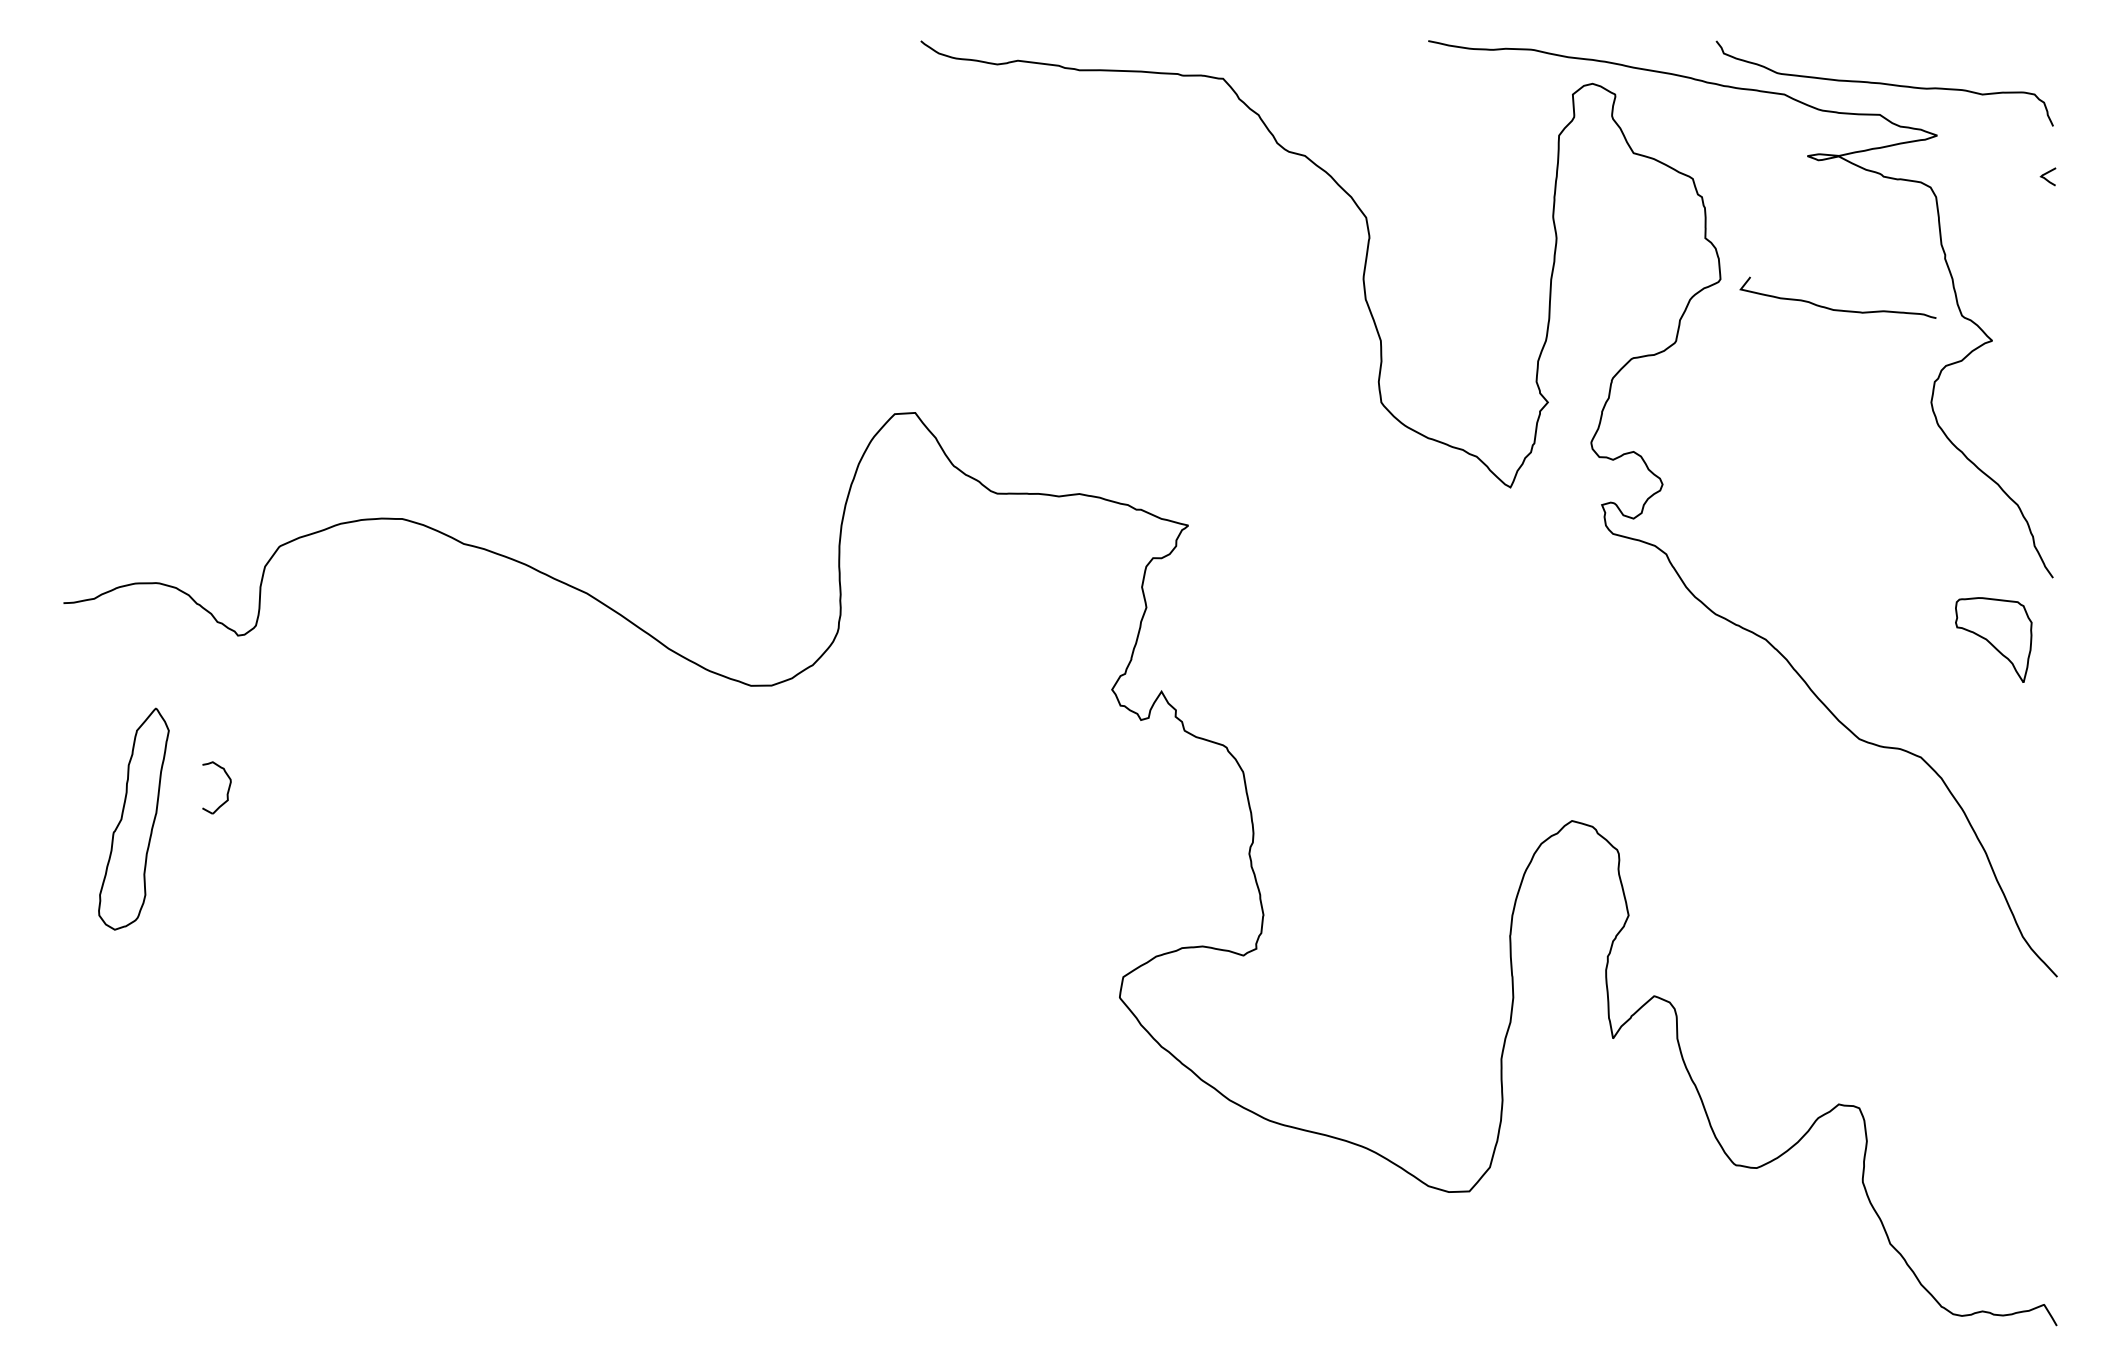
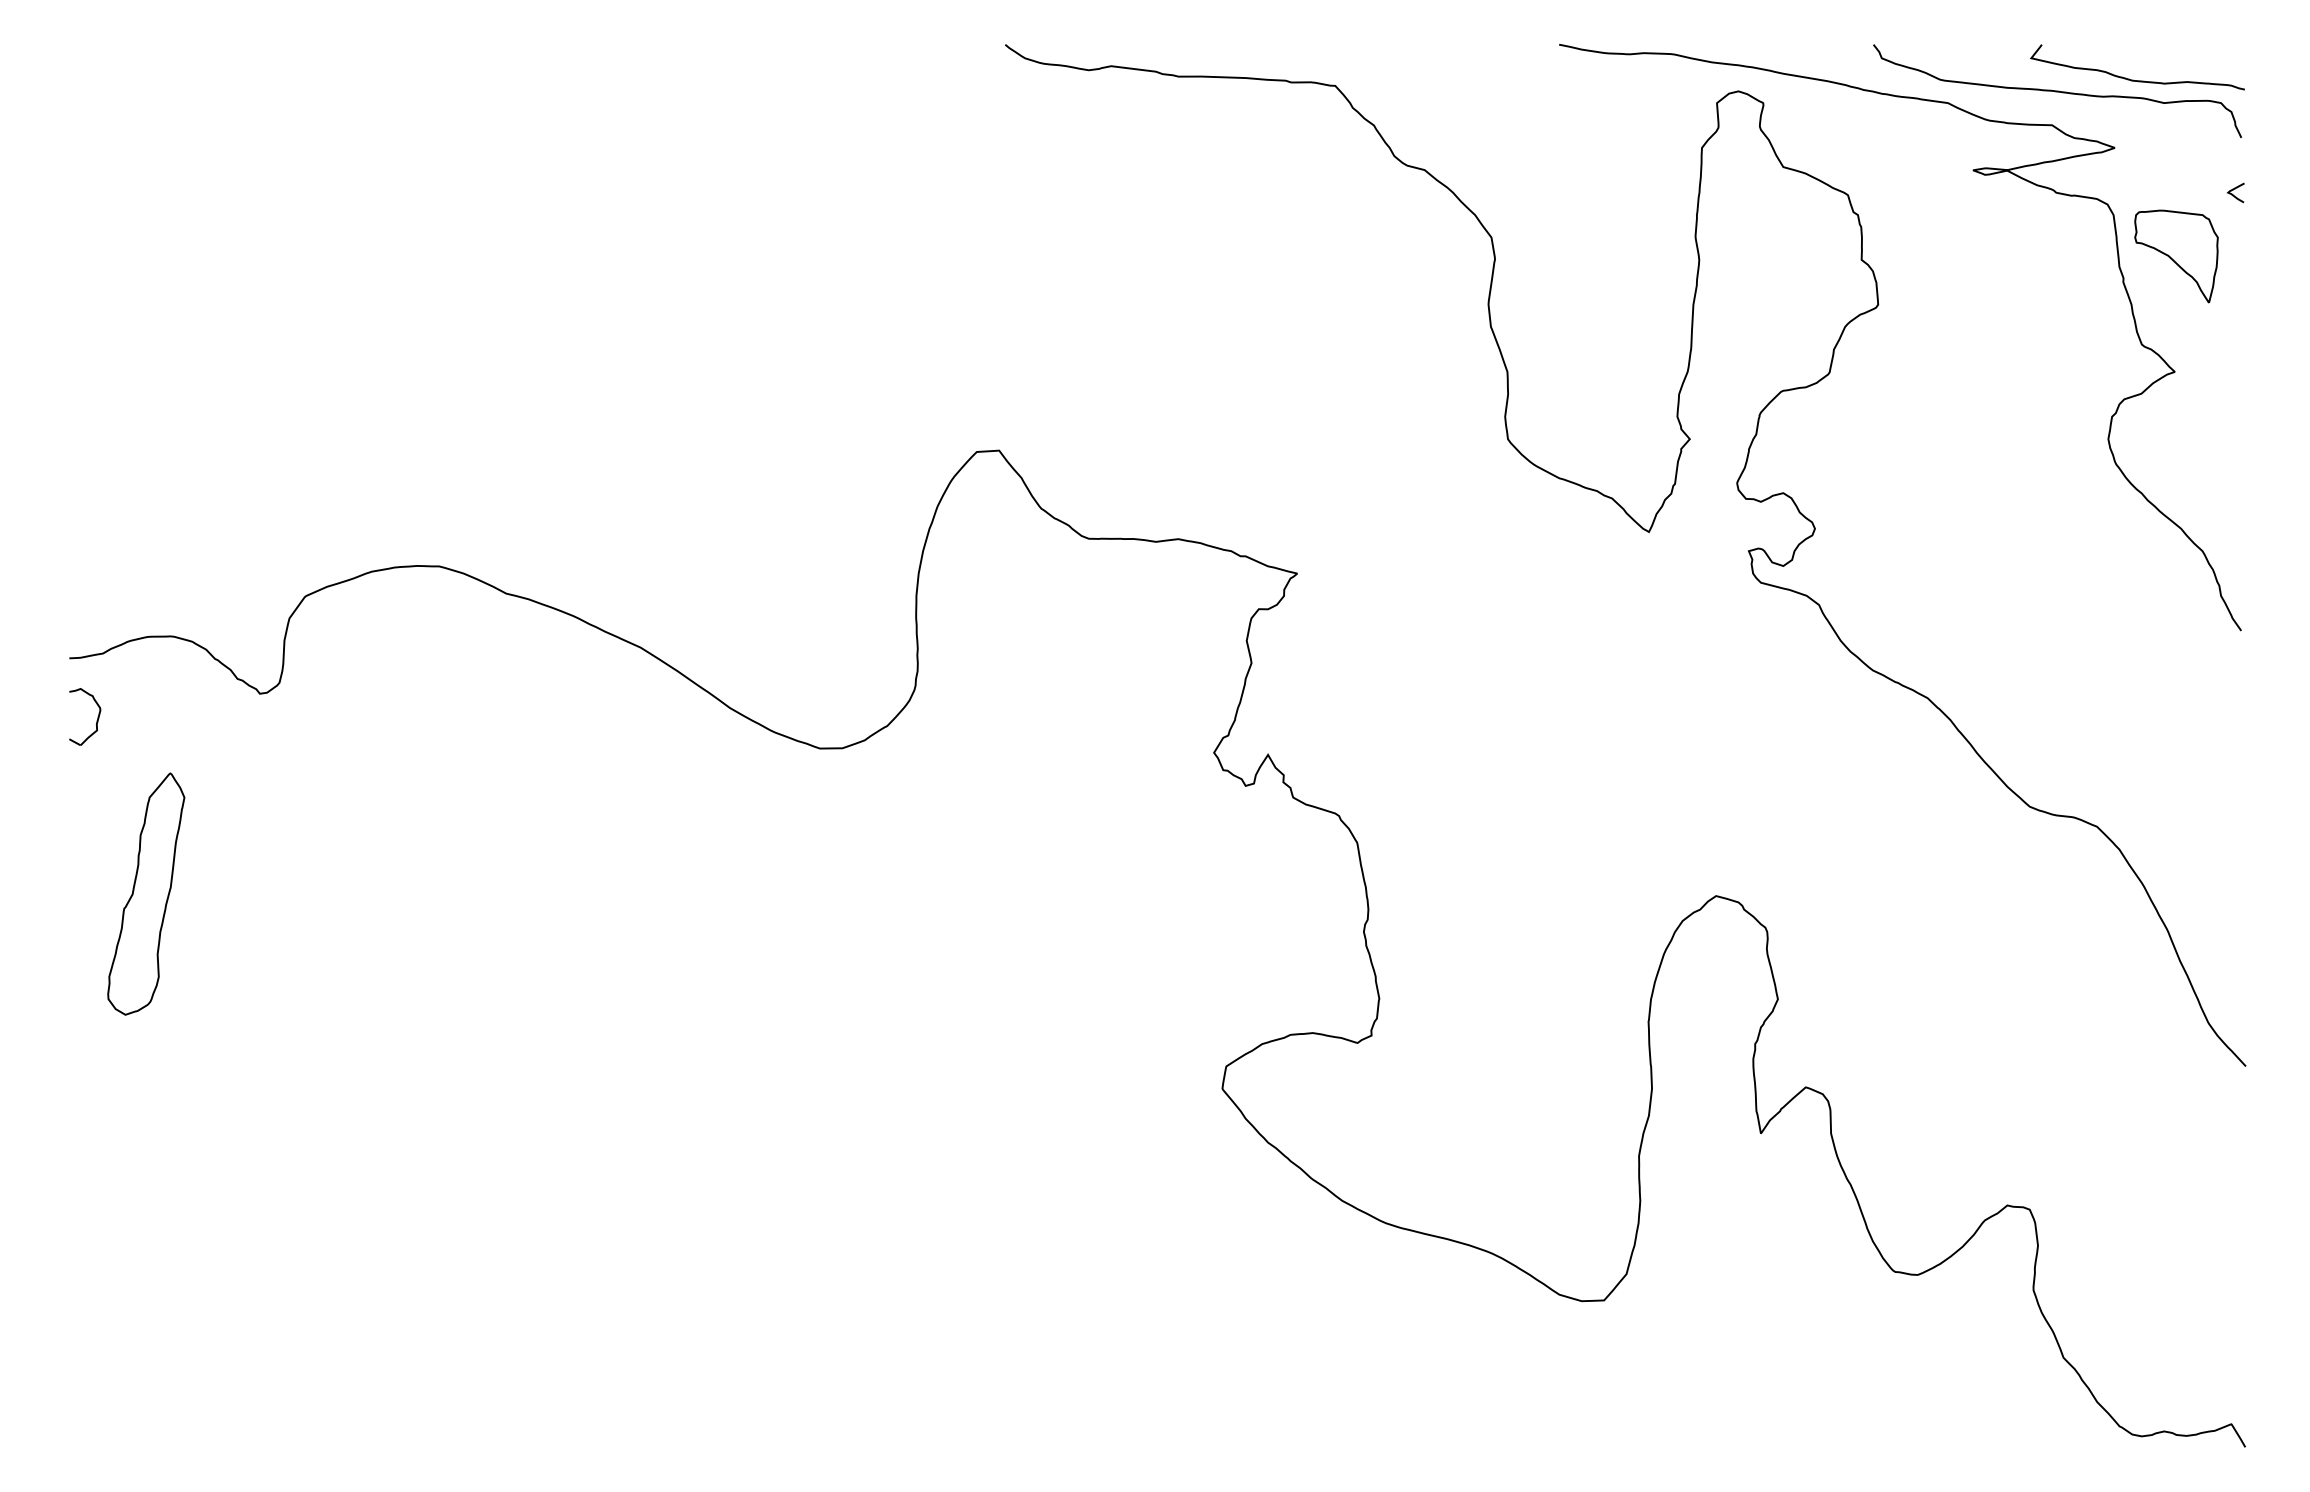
curve: (1837, 309) -> (2136, 80), moved
part: (1993, 639) -> (2176, 255), moved
part: (227, 790) -> (96, 719), moved

